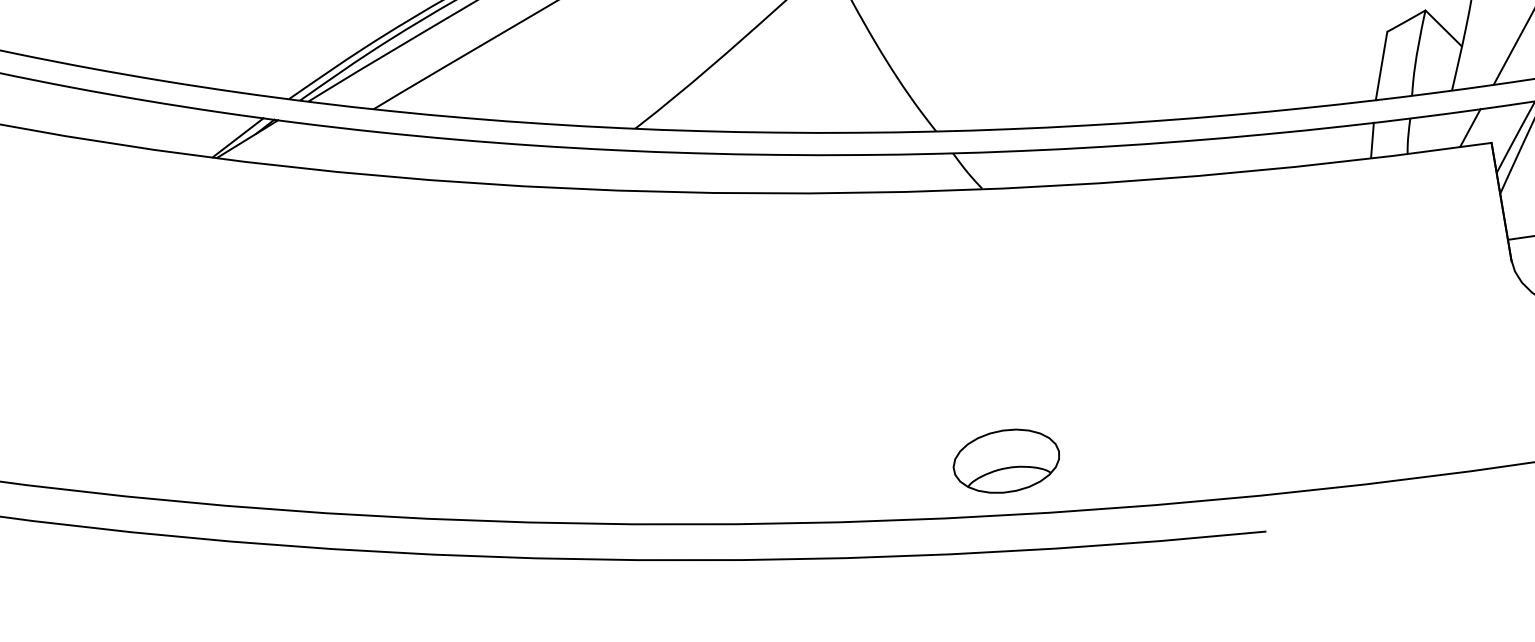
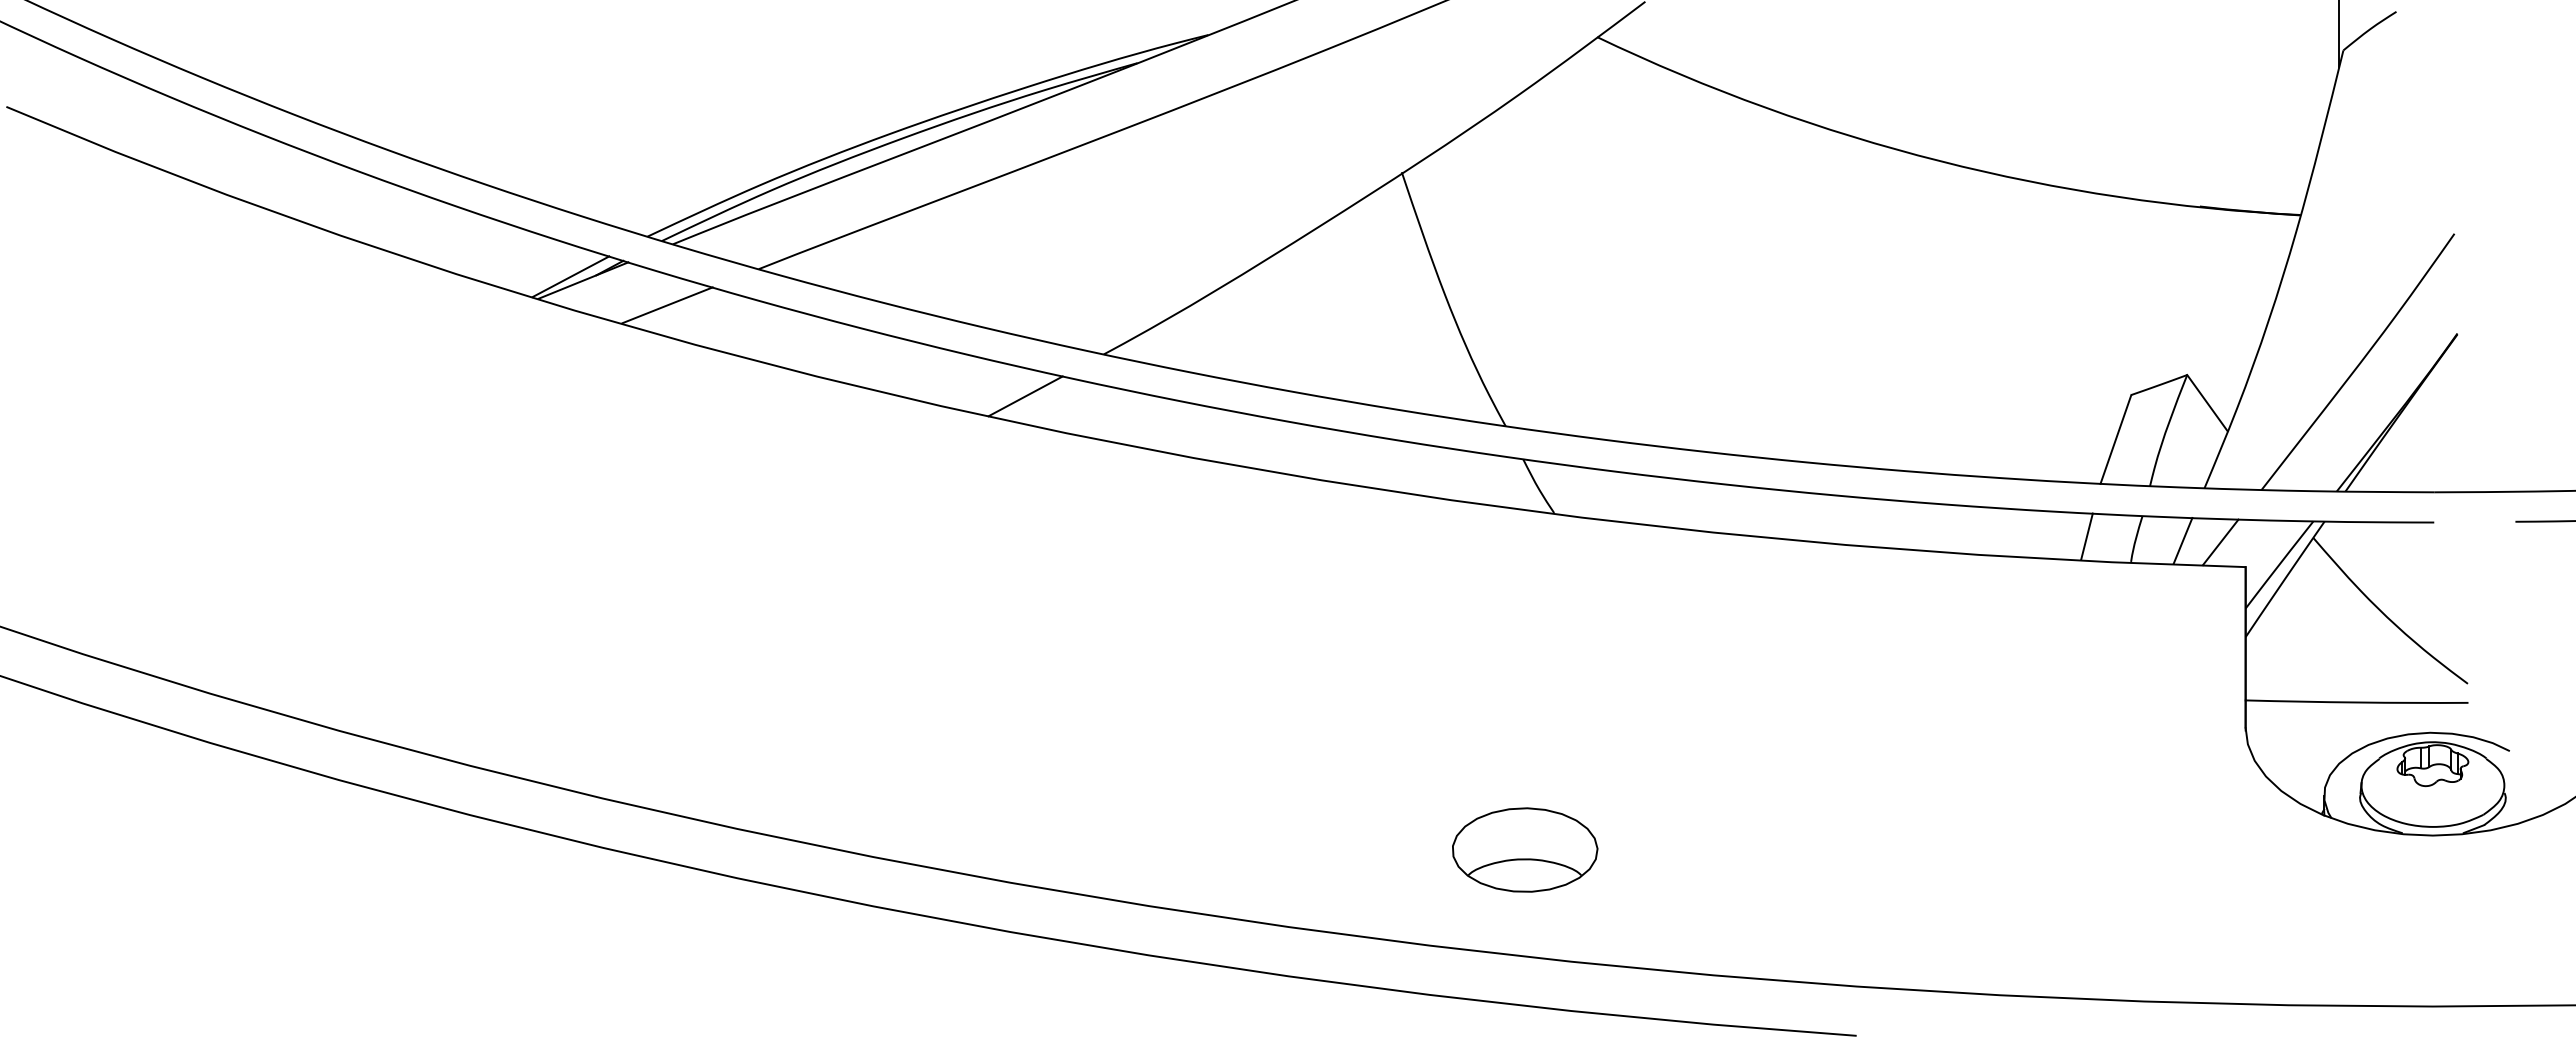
line: (1442, 131) -> (2182, 540), added
line: (311, 146) -> (667, 305), added
line: (583, 168) -> (1025, 396), added
part: (1006, 460) -> (1525, 849), moved

